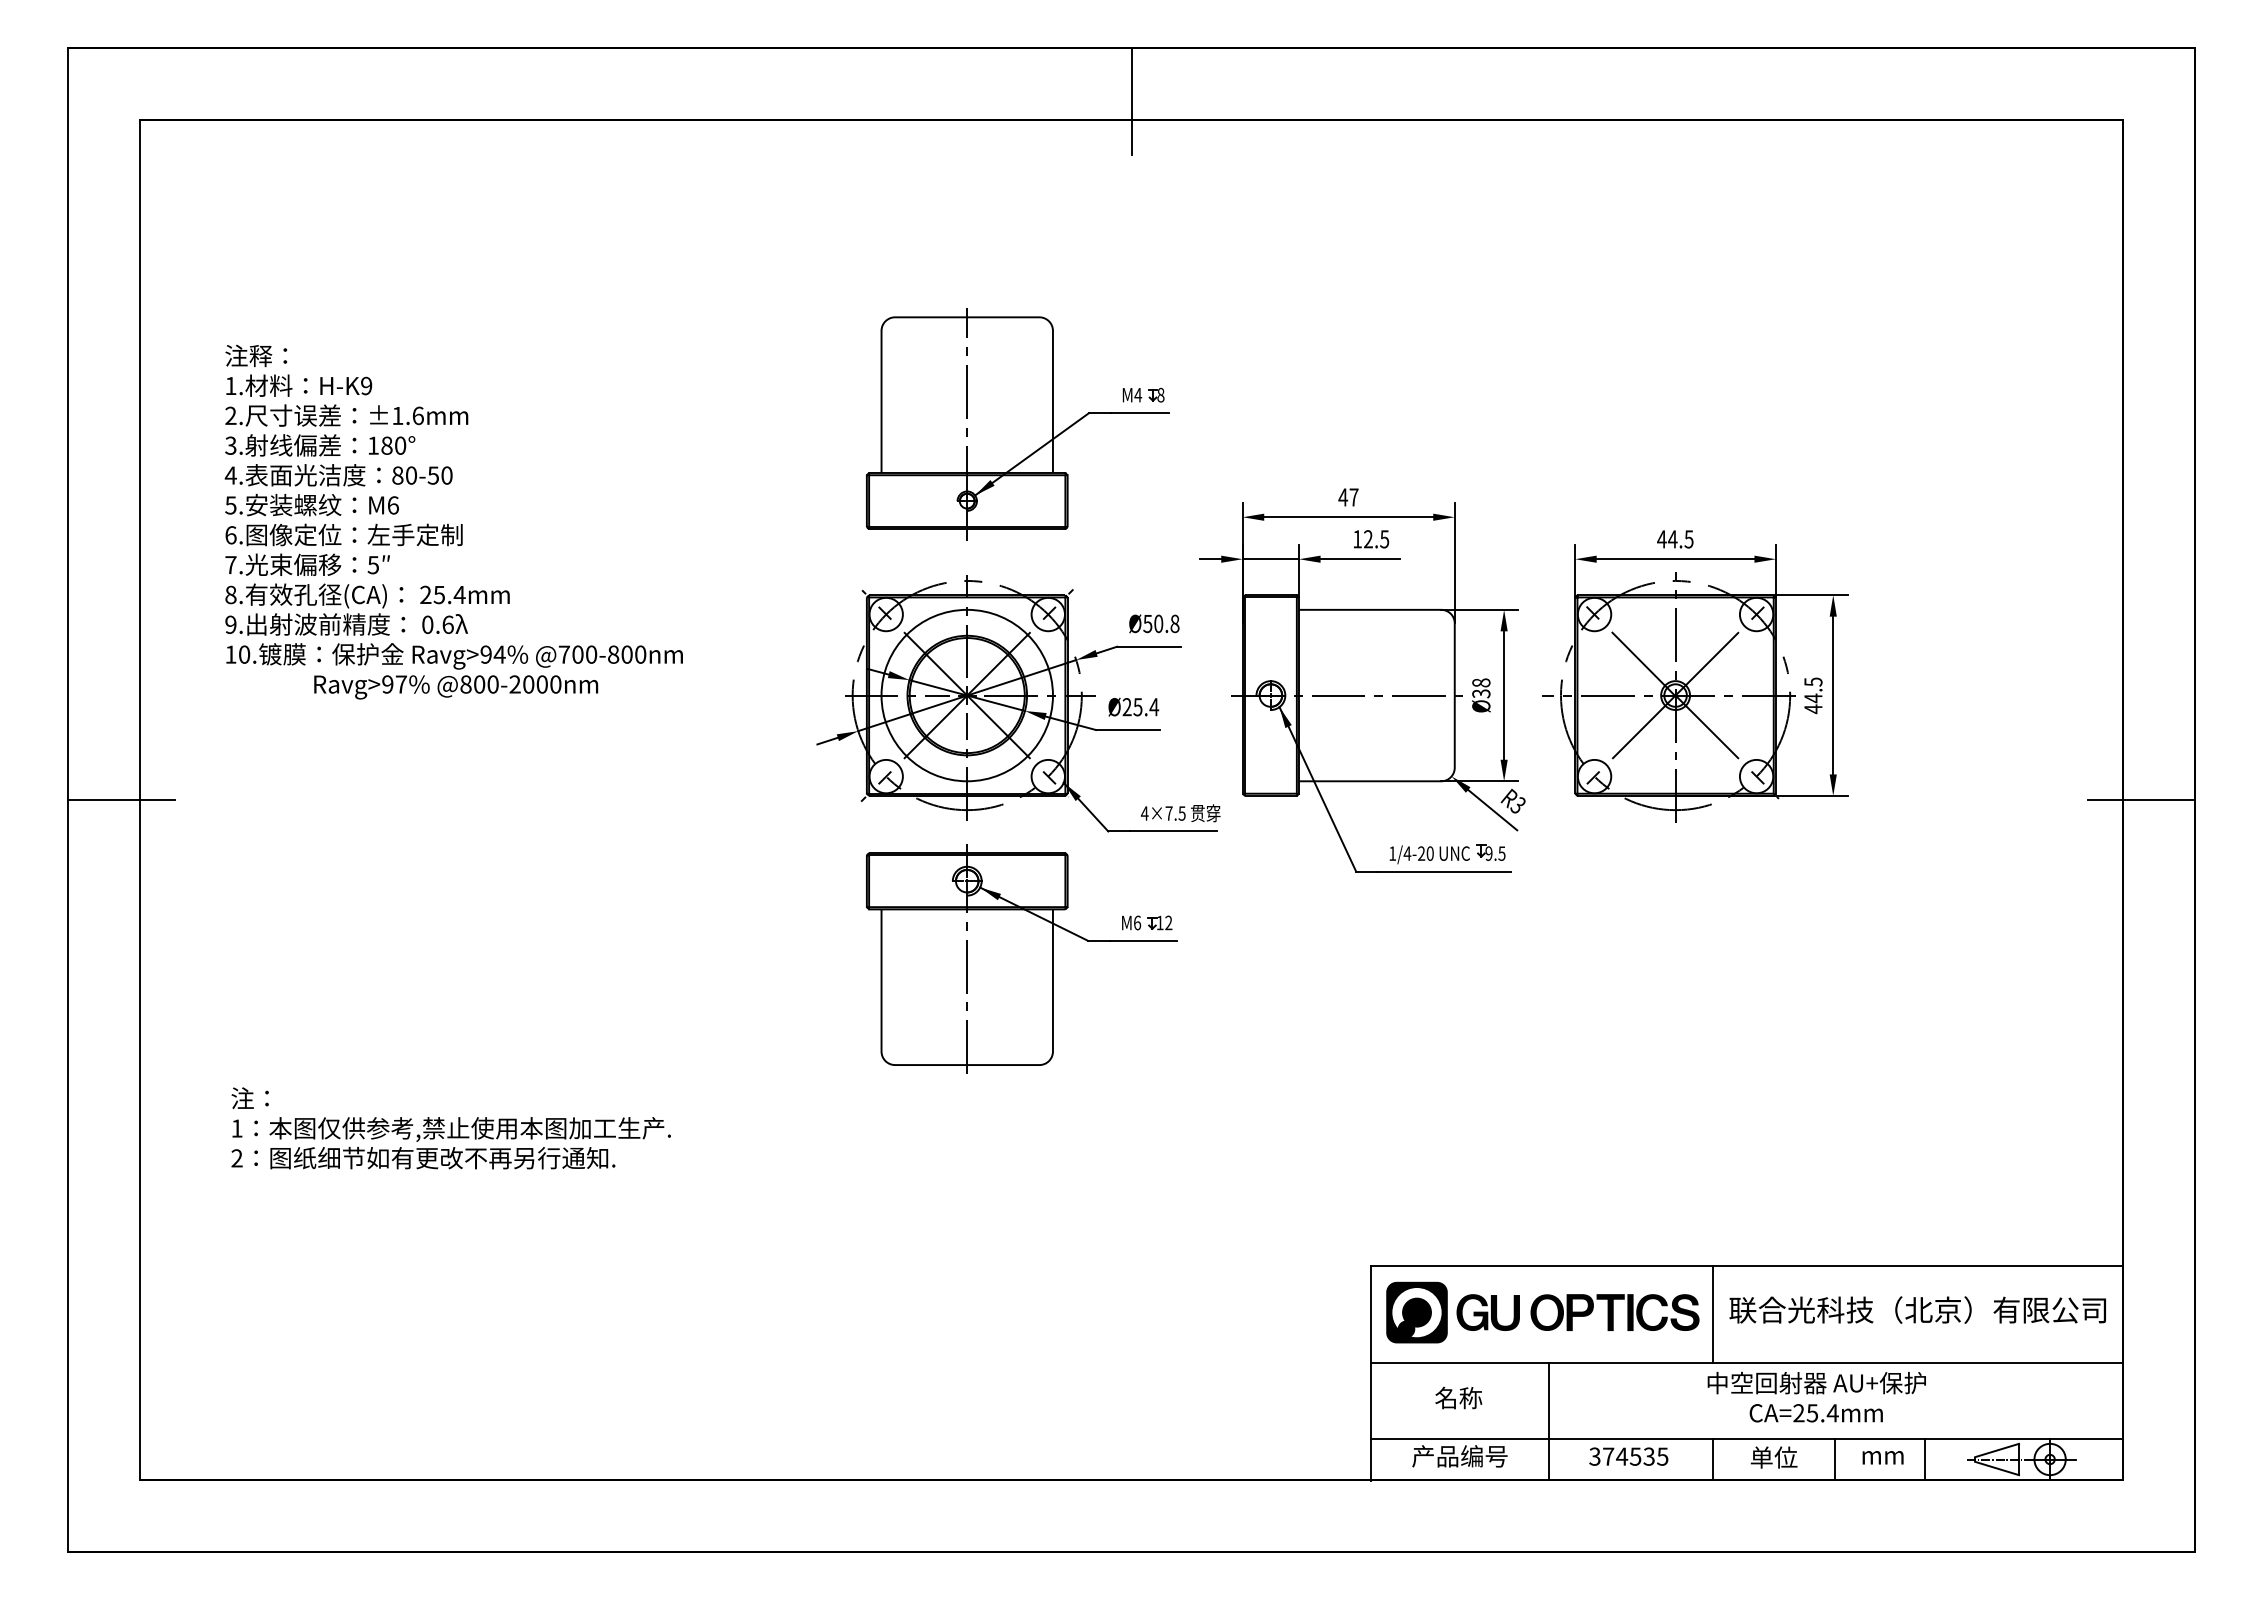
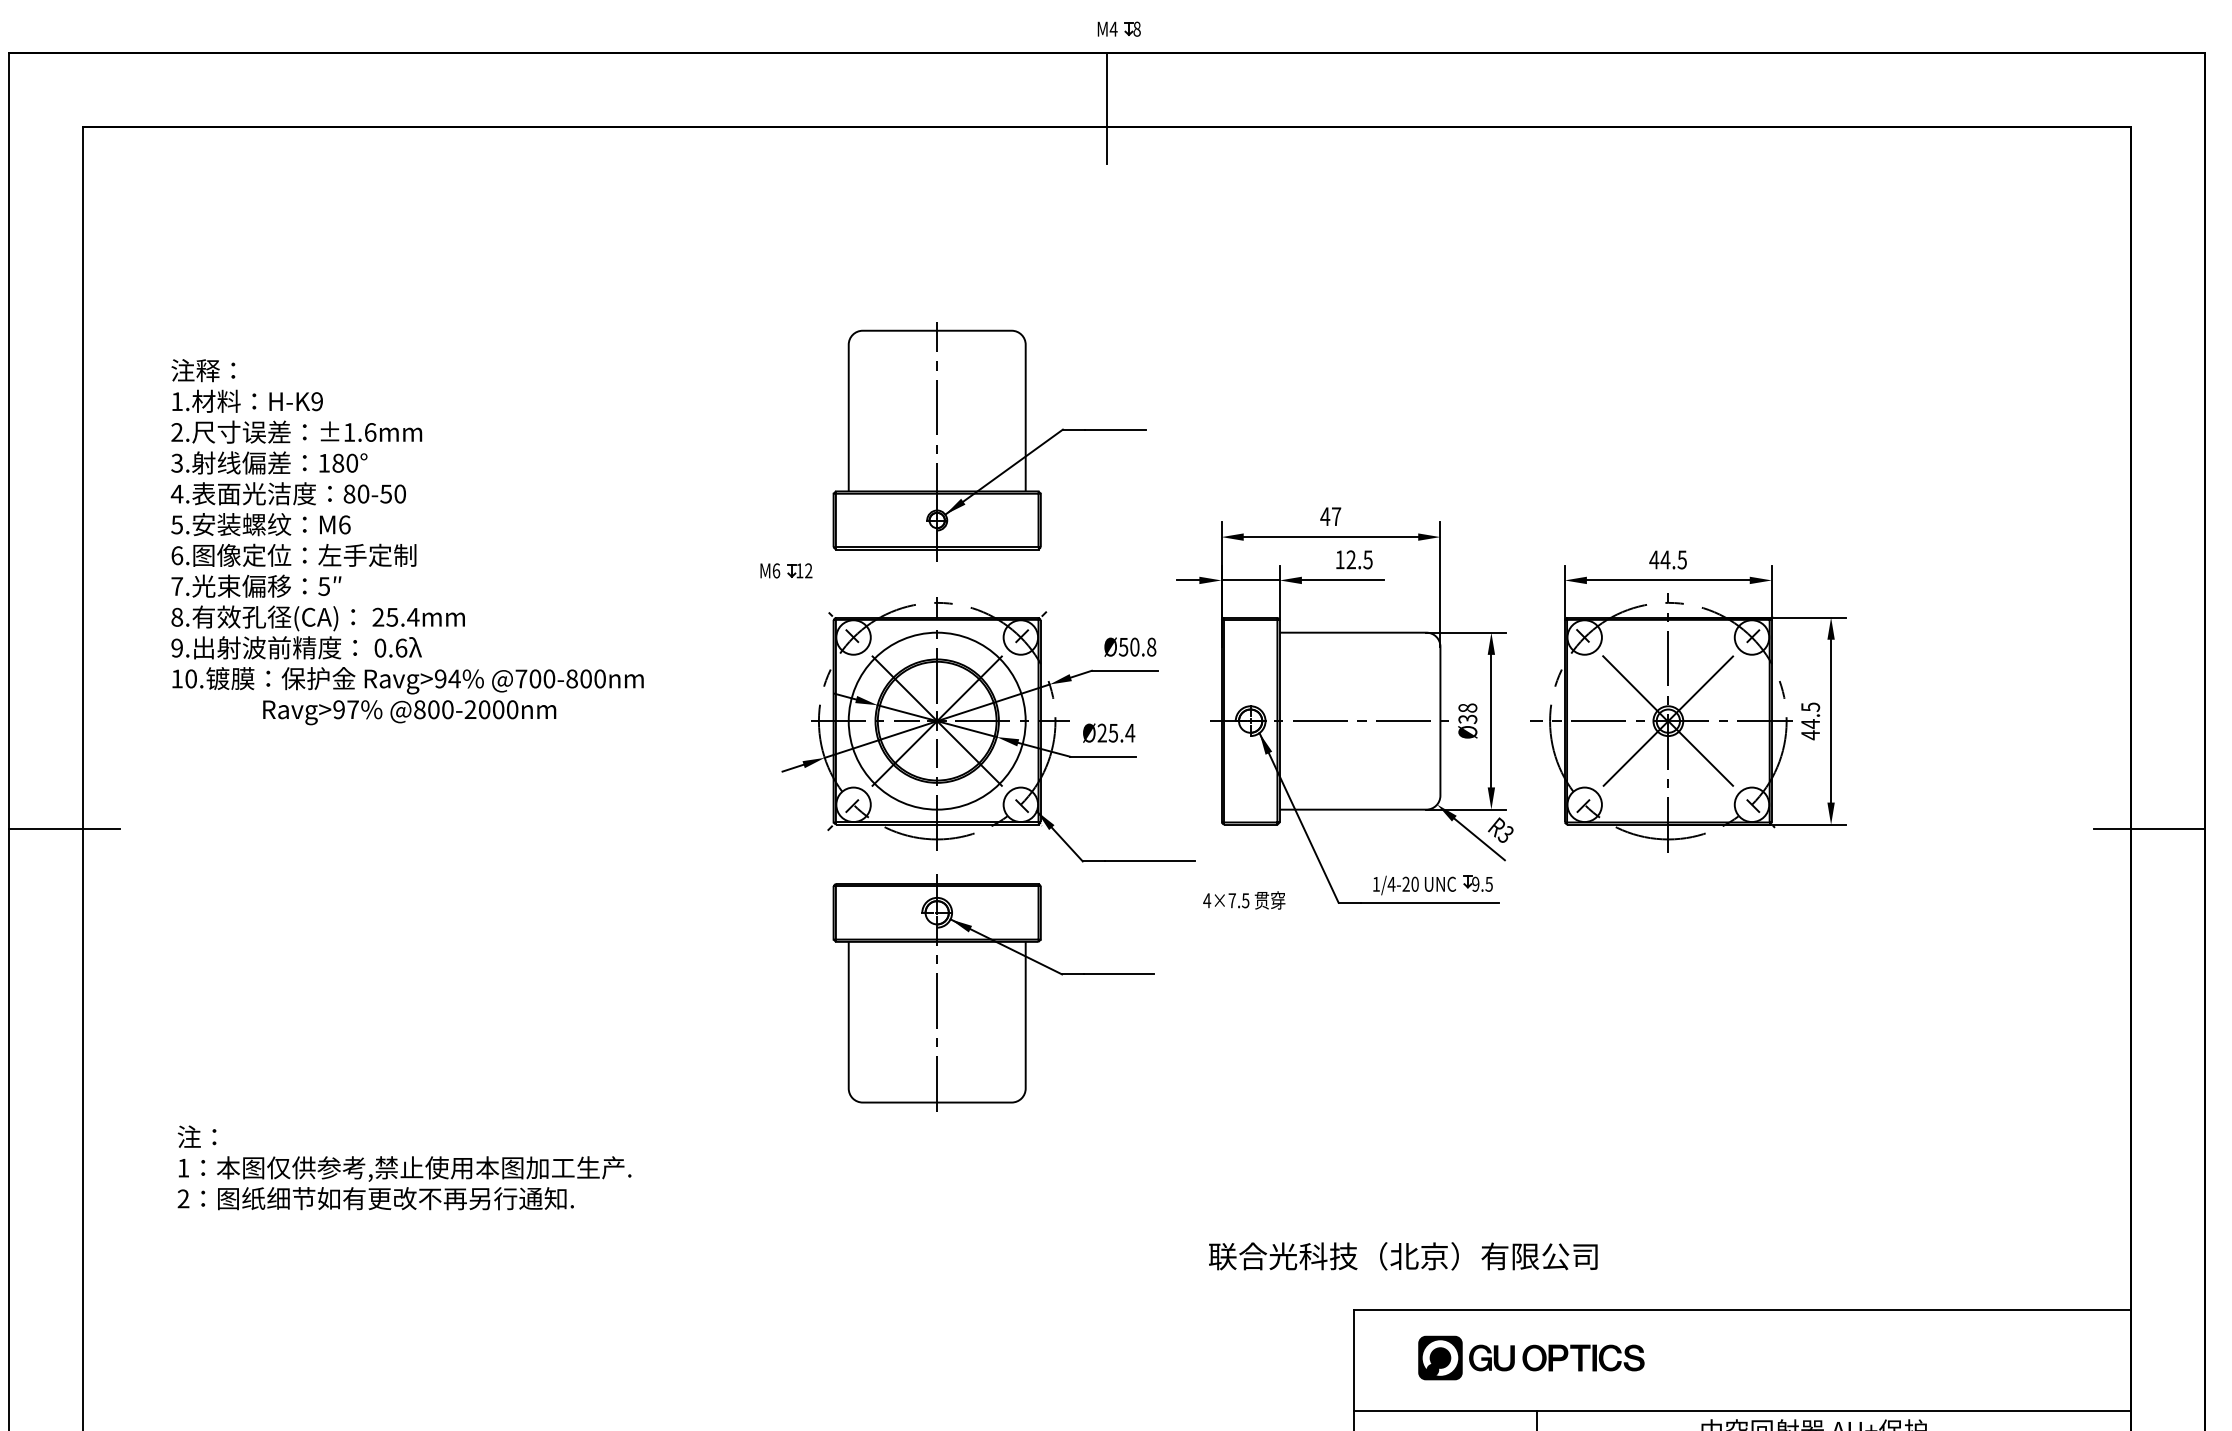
part: (1143, 395) -> (1119, 29), moved
text: (1180, 813) -> (1244, 900), moved
part: (1147, 922) -> (786, 570), moved
text: (1917, 1309) -> (1402, 1255), moved
part: (1542, 1312) -> (1530, 1357), size x0.7
line: (1712, 1313) -> (1706, 1358), removed

